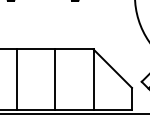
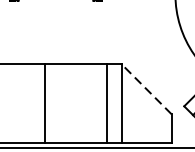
line: (112, 68) -> (146, 88), solid -> dashed
line: (16, 79) -> (44, 103), moved
line: (55, 79) -> (107, 103), moved

